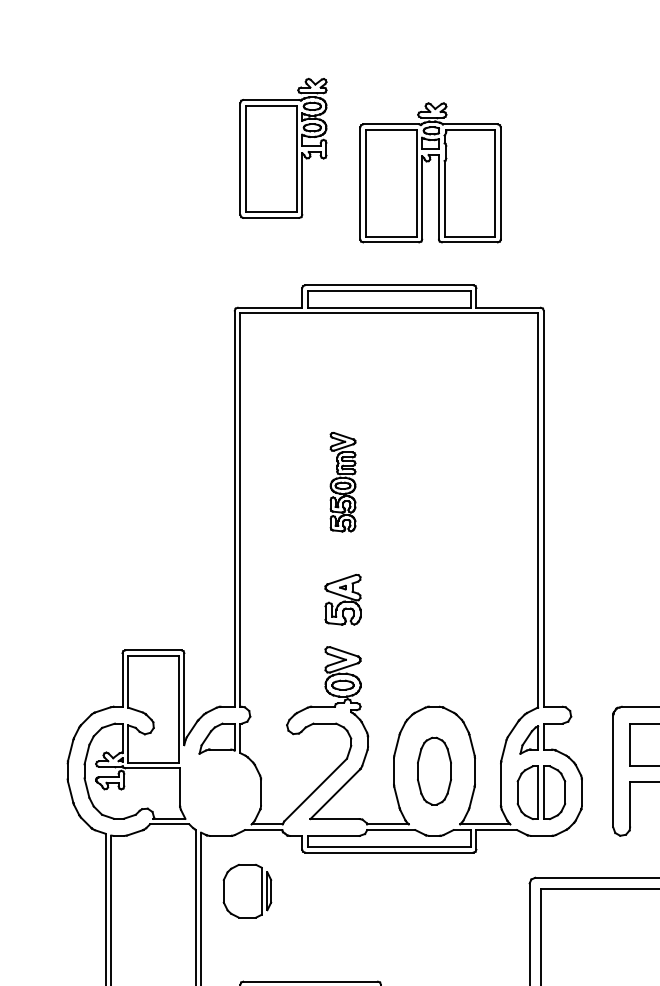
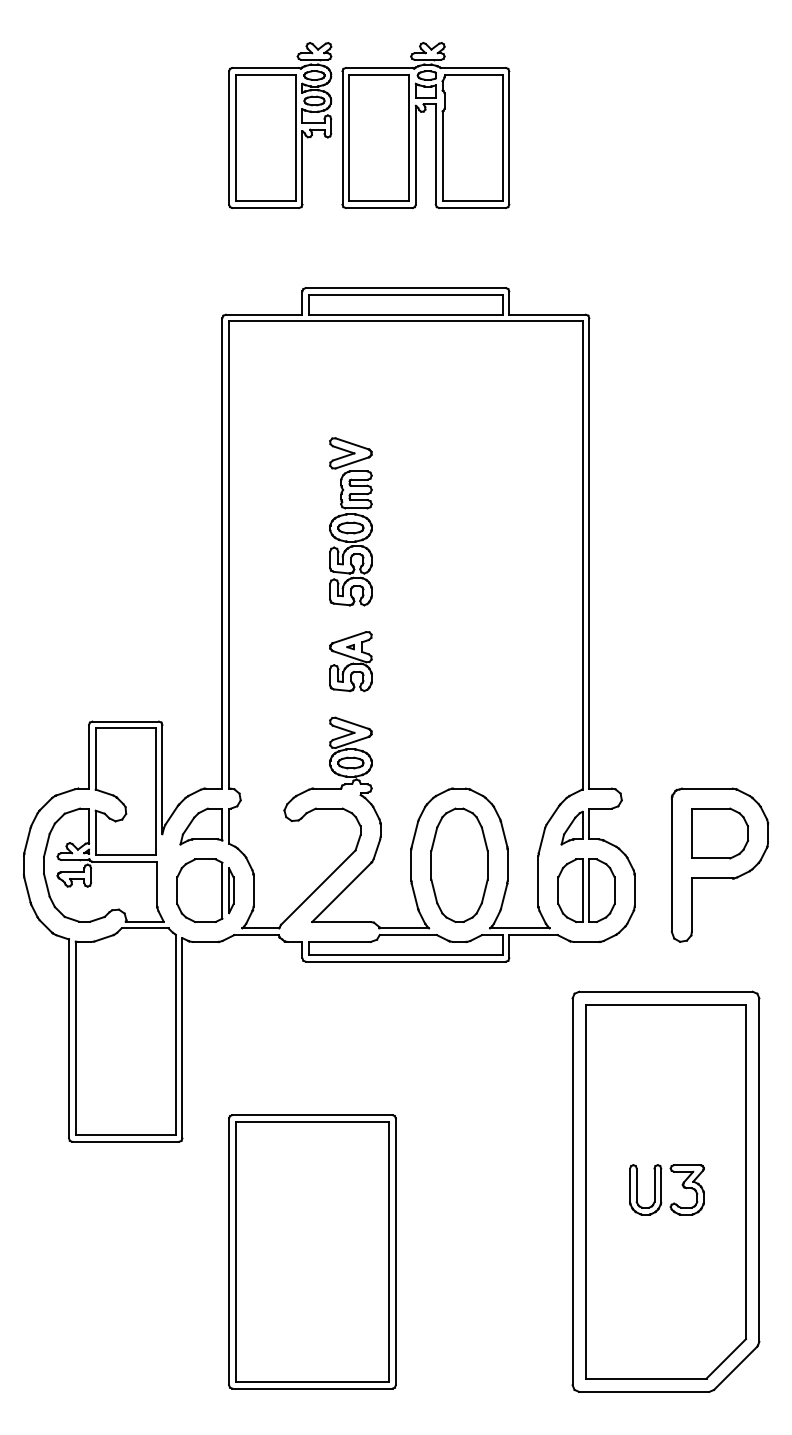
part: (422, 172) -> (416, 125), moved
part: (342, 481) -> (350, 521), size x1.43
part: (434, 770) -> (459, 864), size x1.43
part: (247, 891) -> (205, 890), moved

